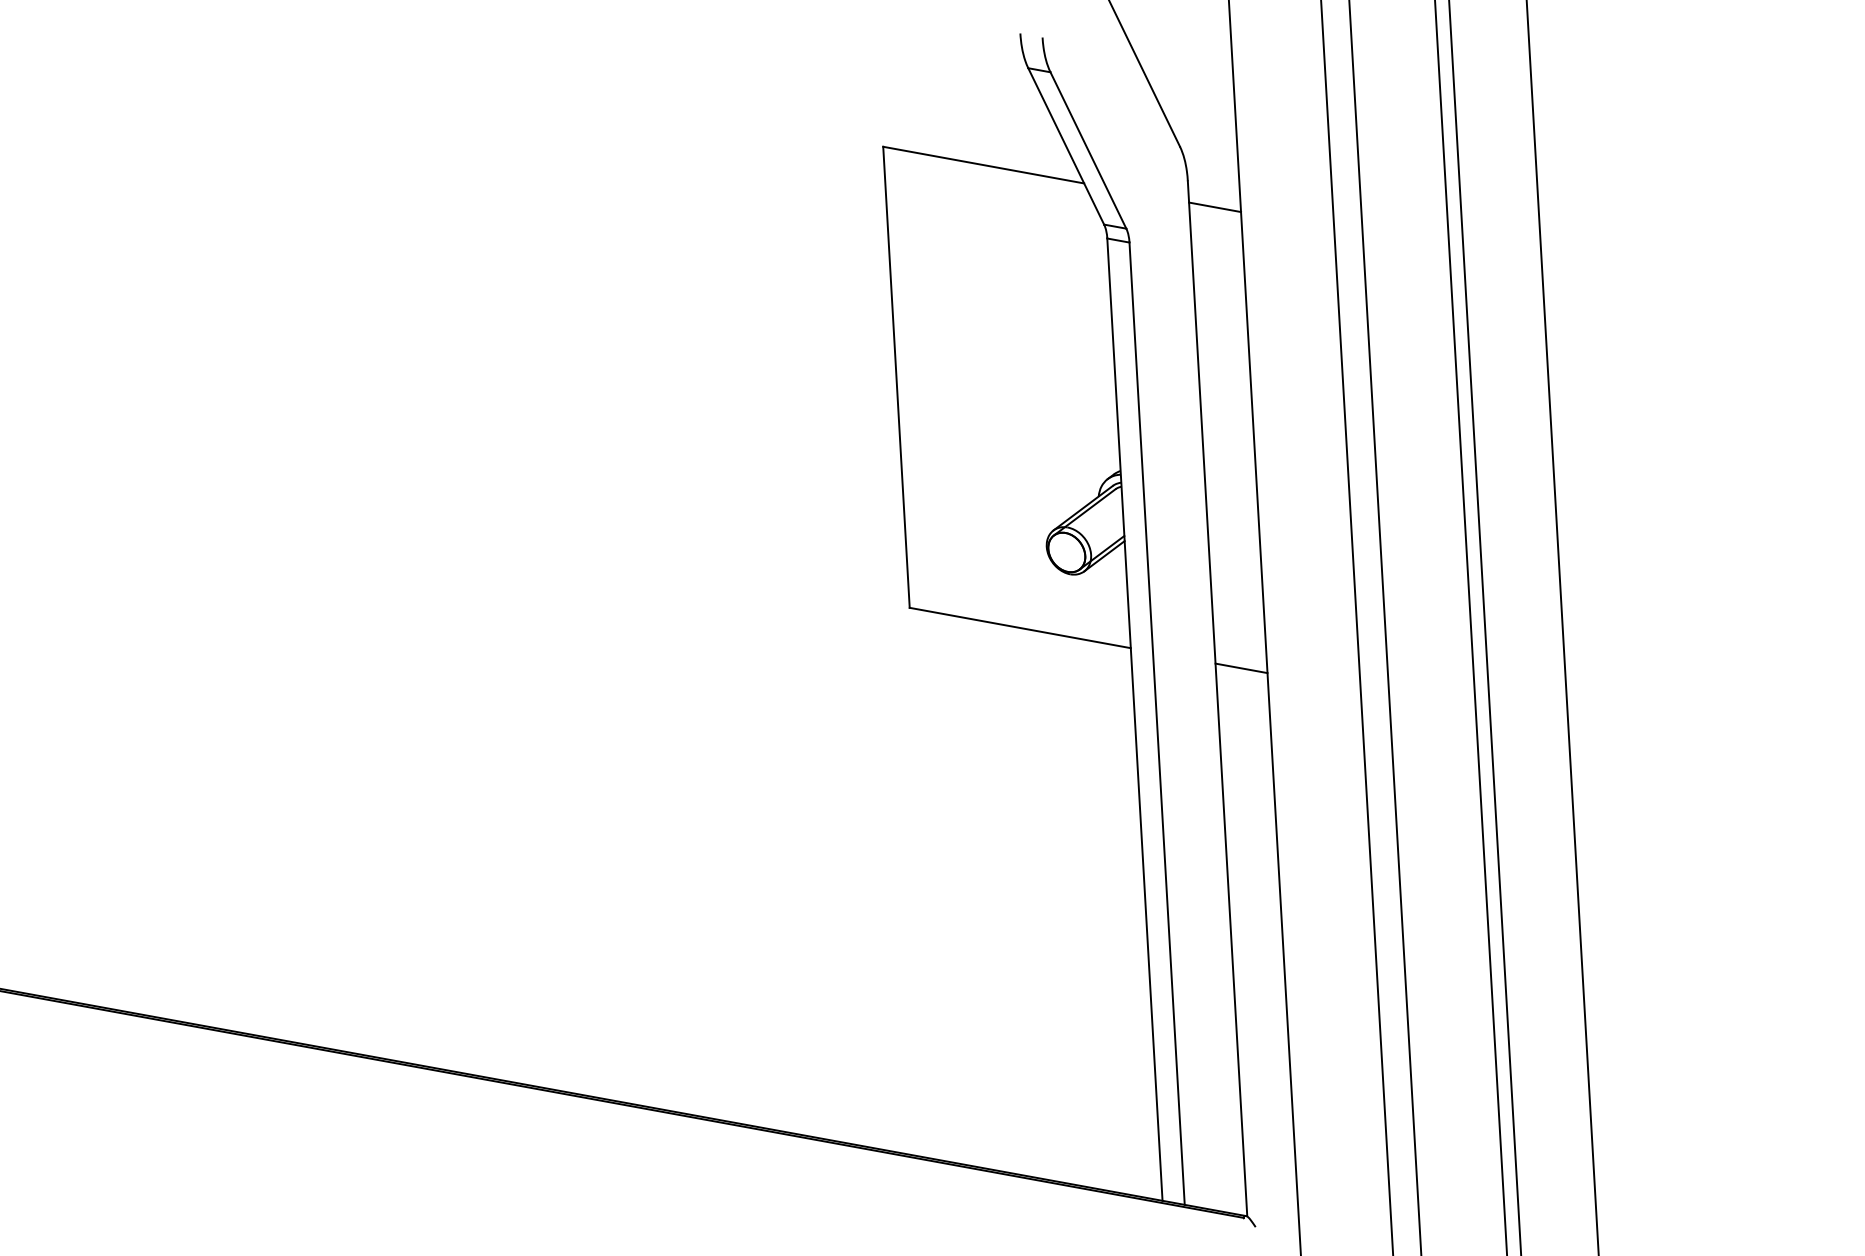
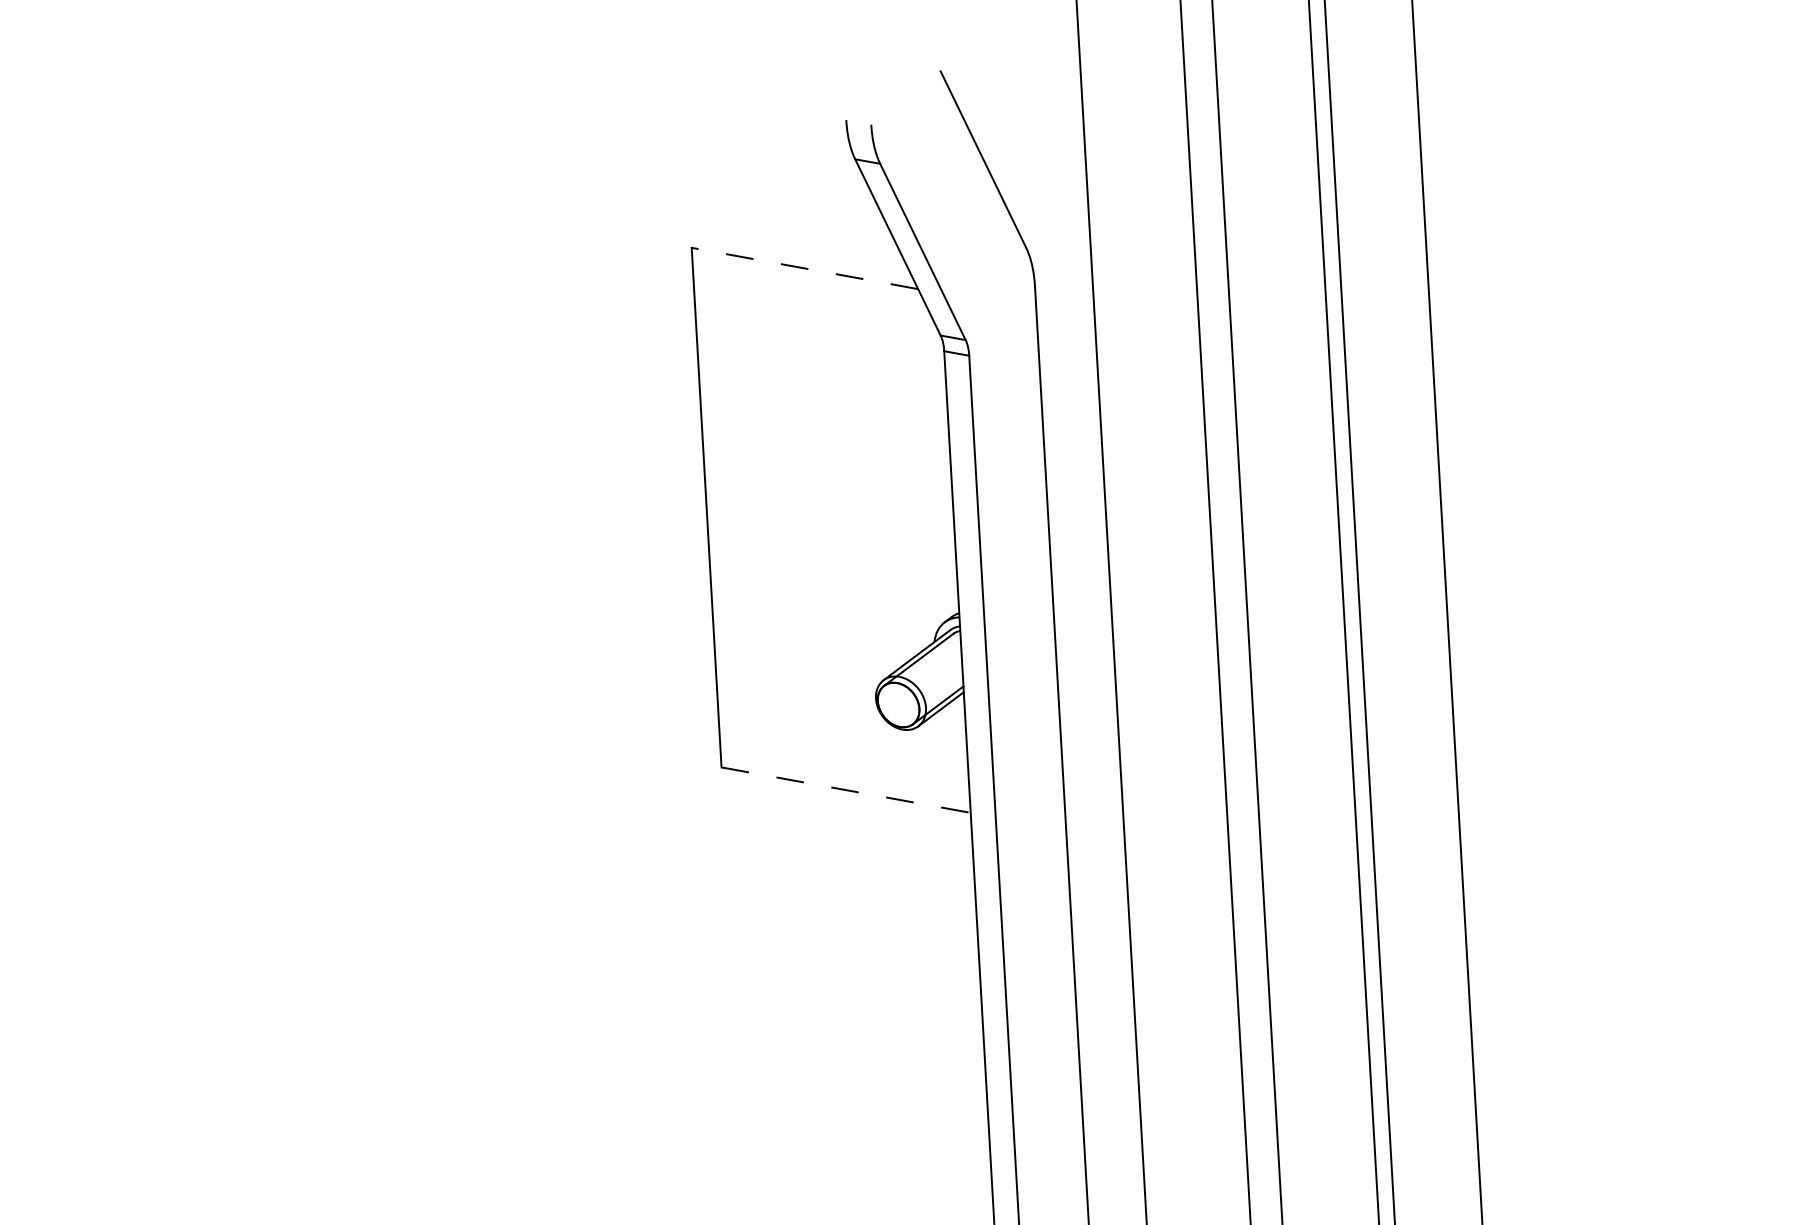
line: (983, 165) -> (804, 268), solid -> dashed
line: (1215, 207) -> (1066, 316), removed
line: (1020, 628) -> (846, 790), solid -> dashed
line: (1241, 668) -> (1095, 835), removed

